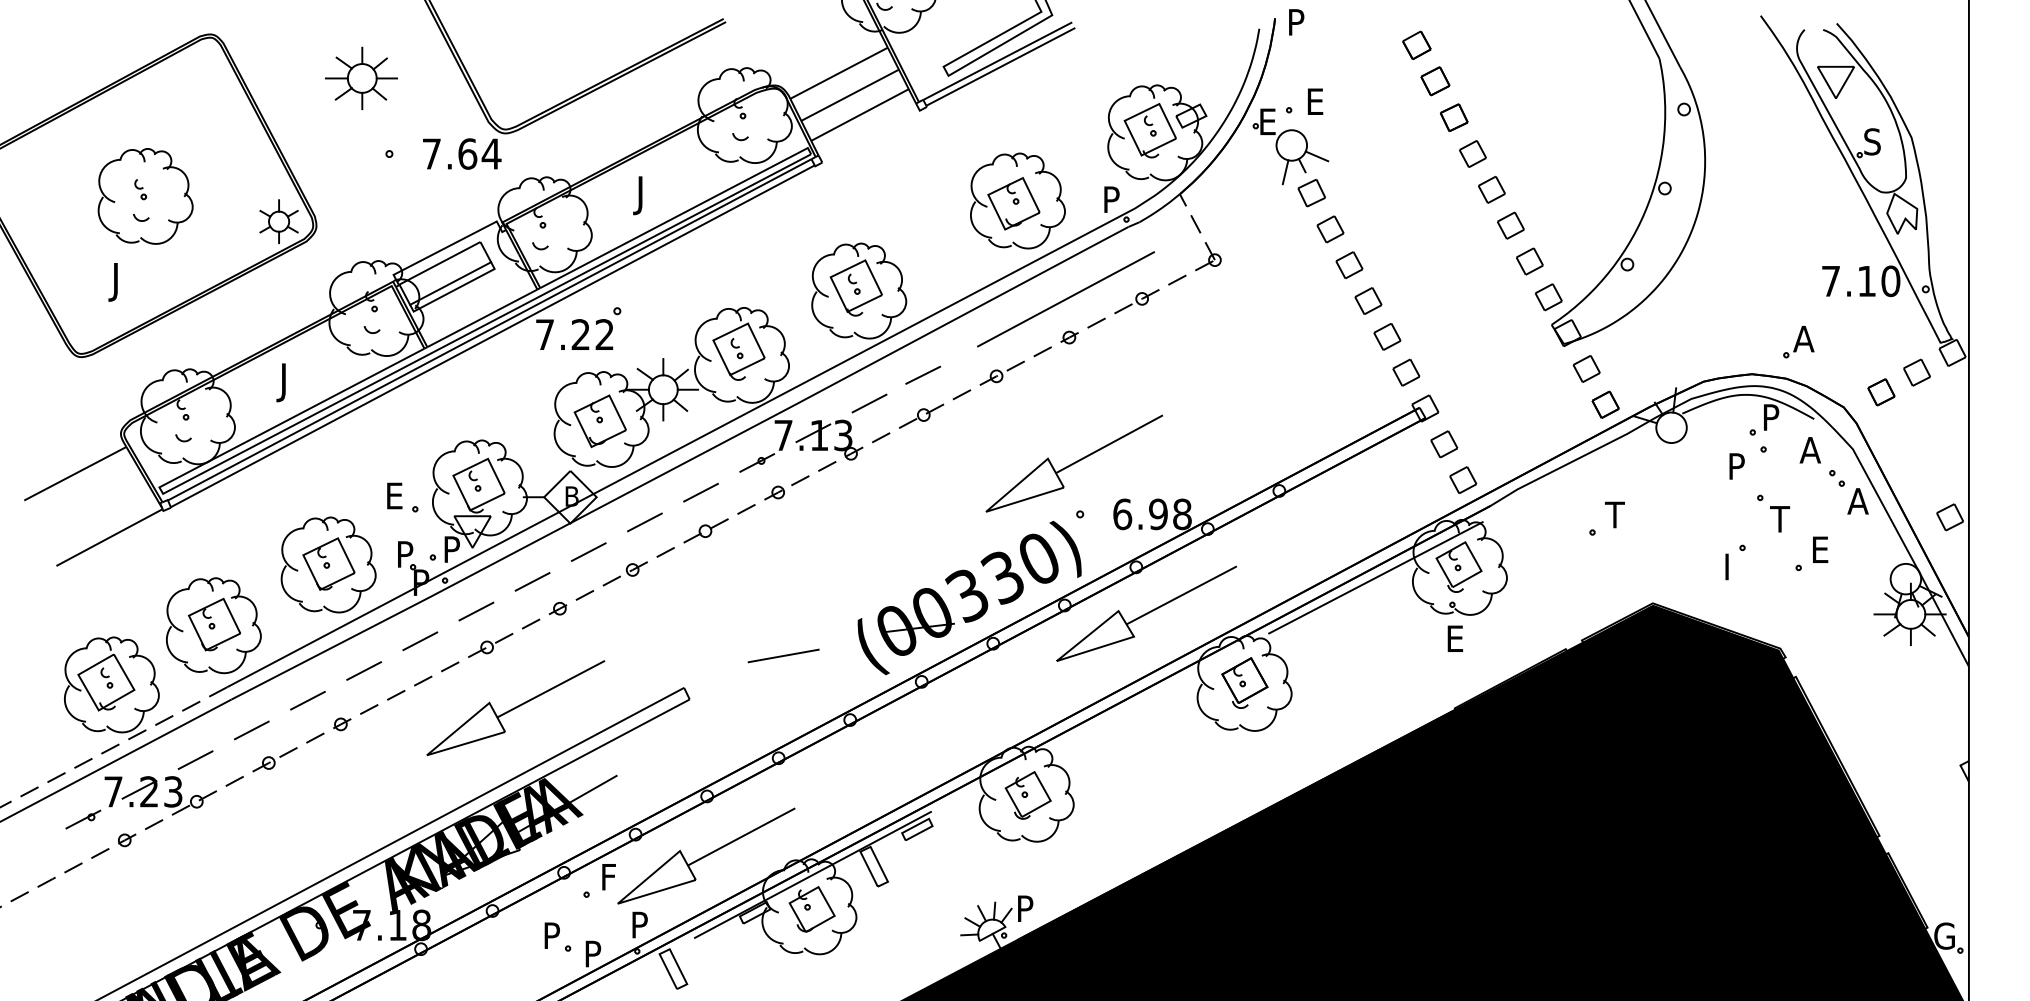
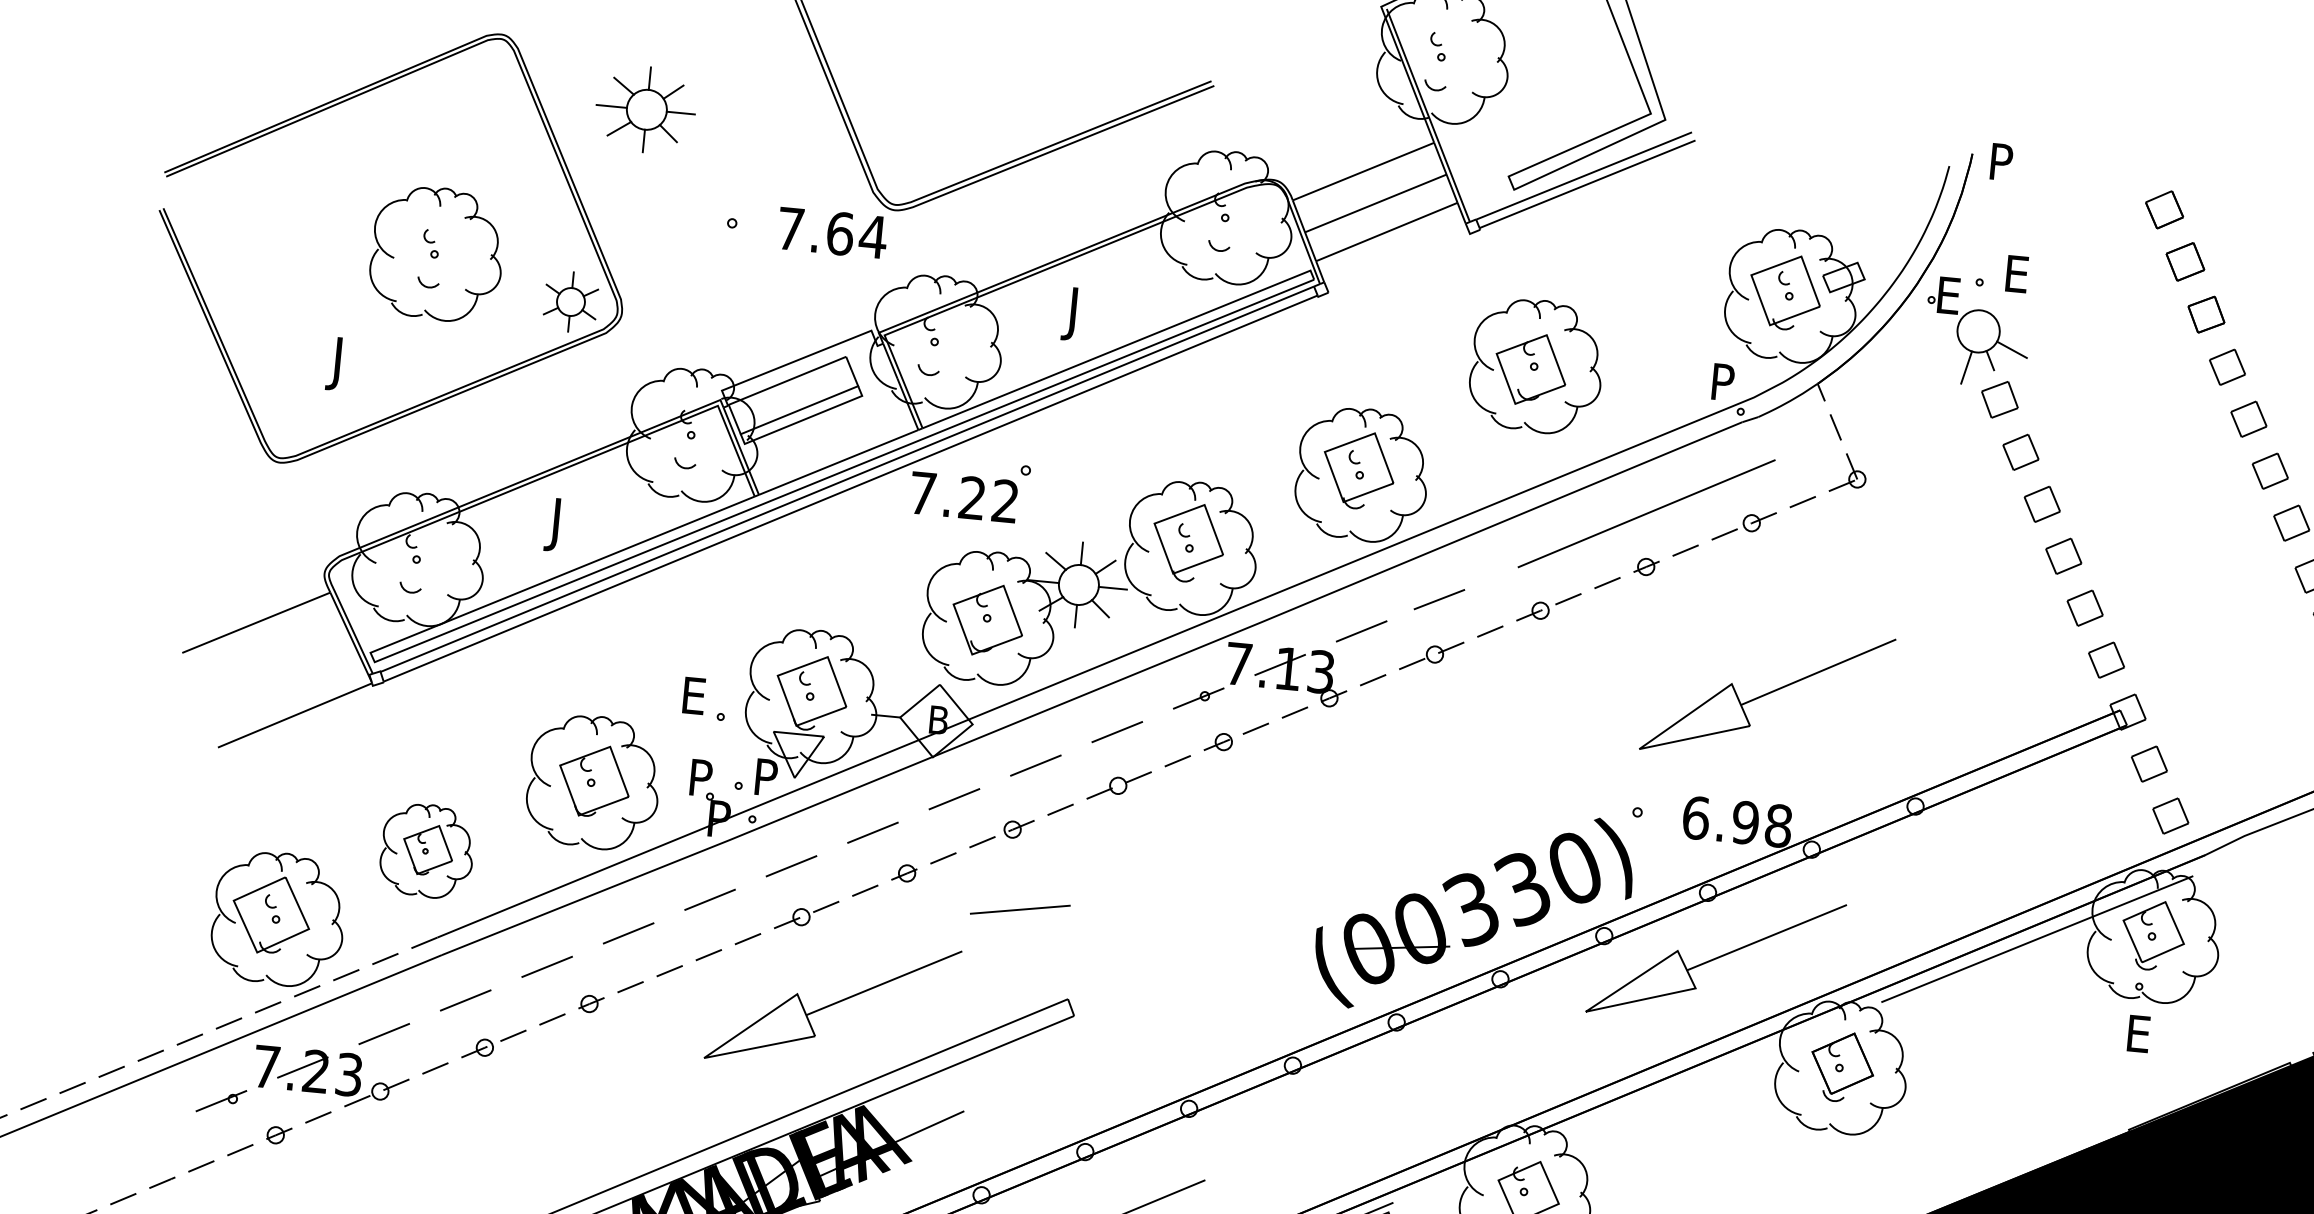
part: (361, 78) -> (645, 109), moved
part: (145, 196) -> (436, 254), moved
part: (1017, 200) -> (1536, 365), moved
part: (1073, 463) -> (1766, 694), moved
part: (213, 625) -> (426, 850), size x0.7
line: (783, 655) -> (1020, 909), moved

